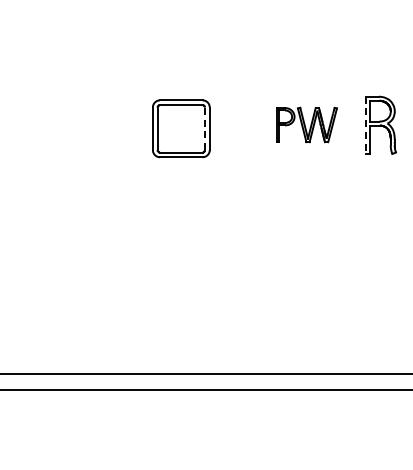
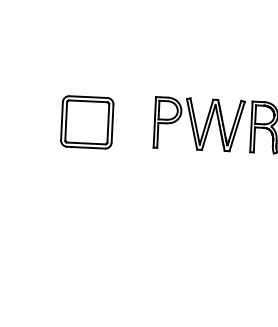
part: (306, 124) -> (198, 123), size x1.67
line: (365, 125) -> (251, 127), dashed -> solid
line: (205, 128) -> (108, 123), dashed -> solid

